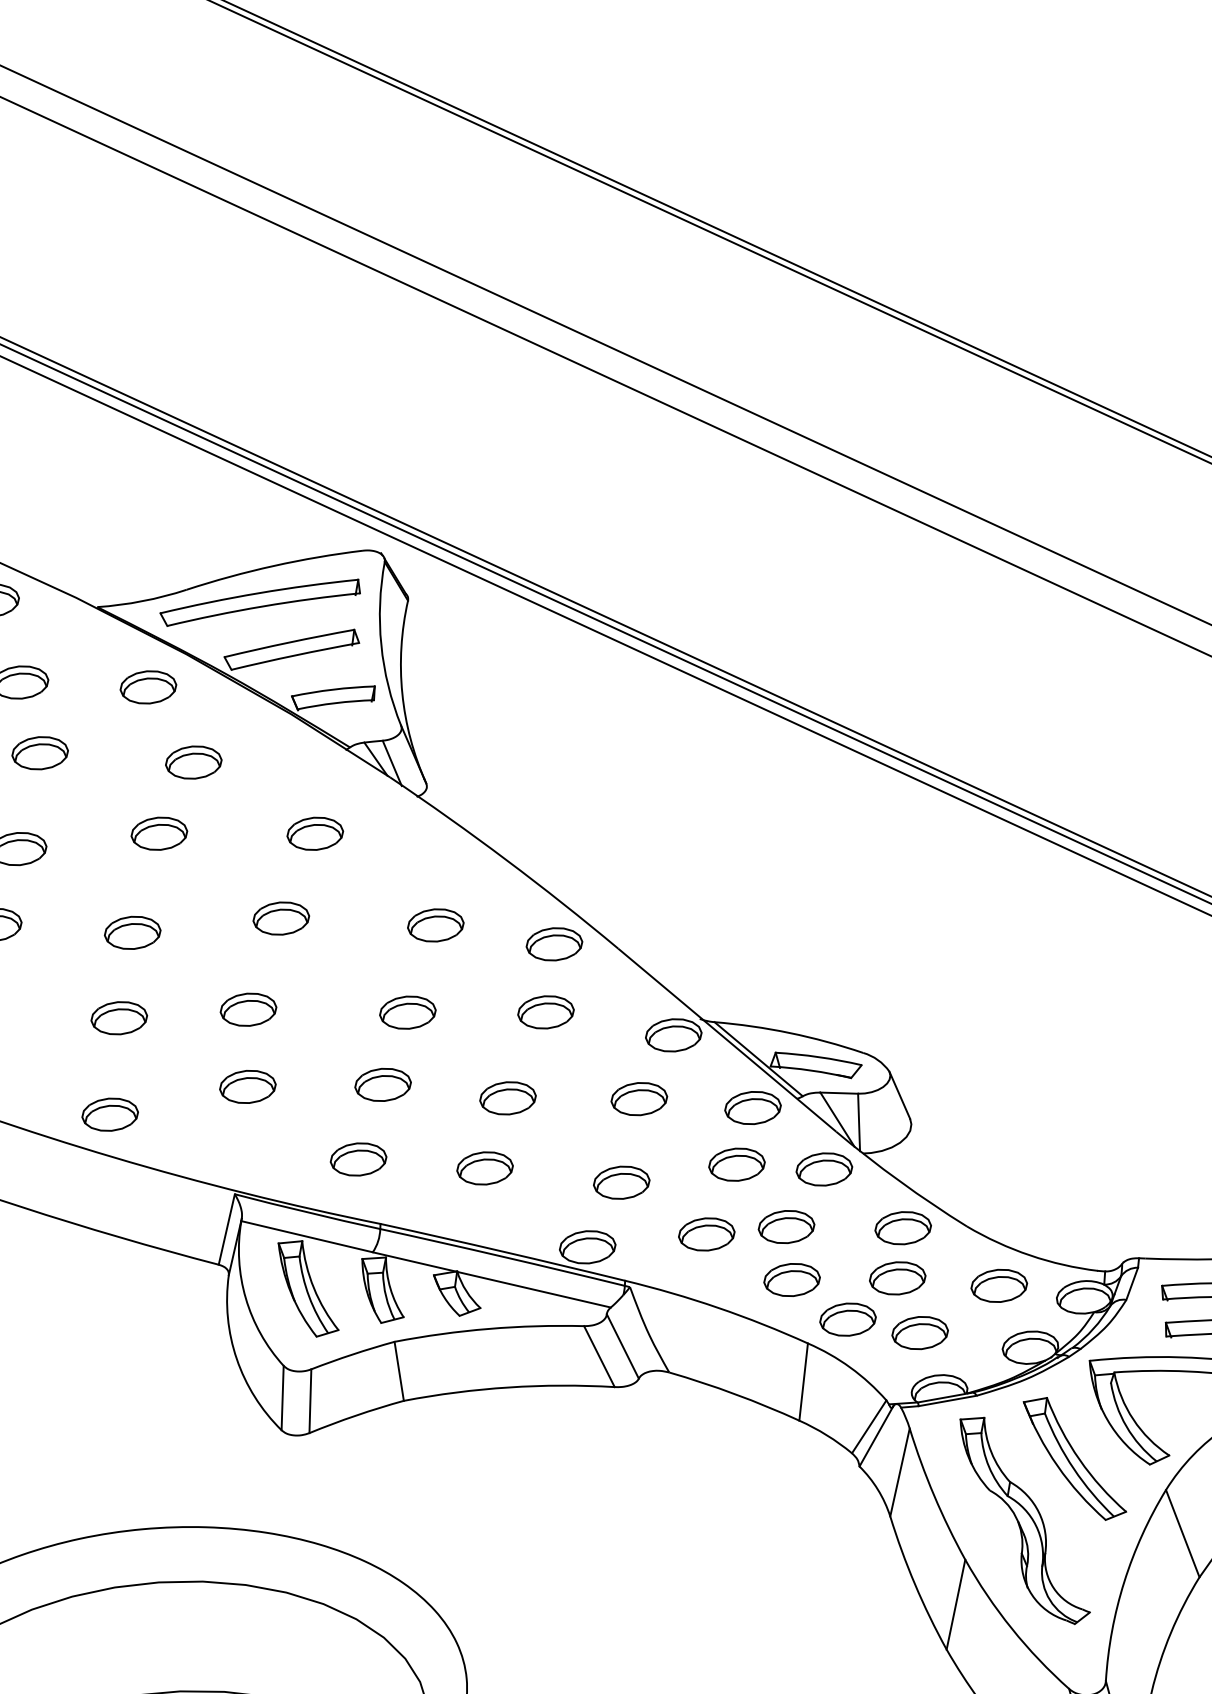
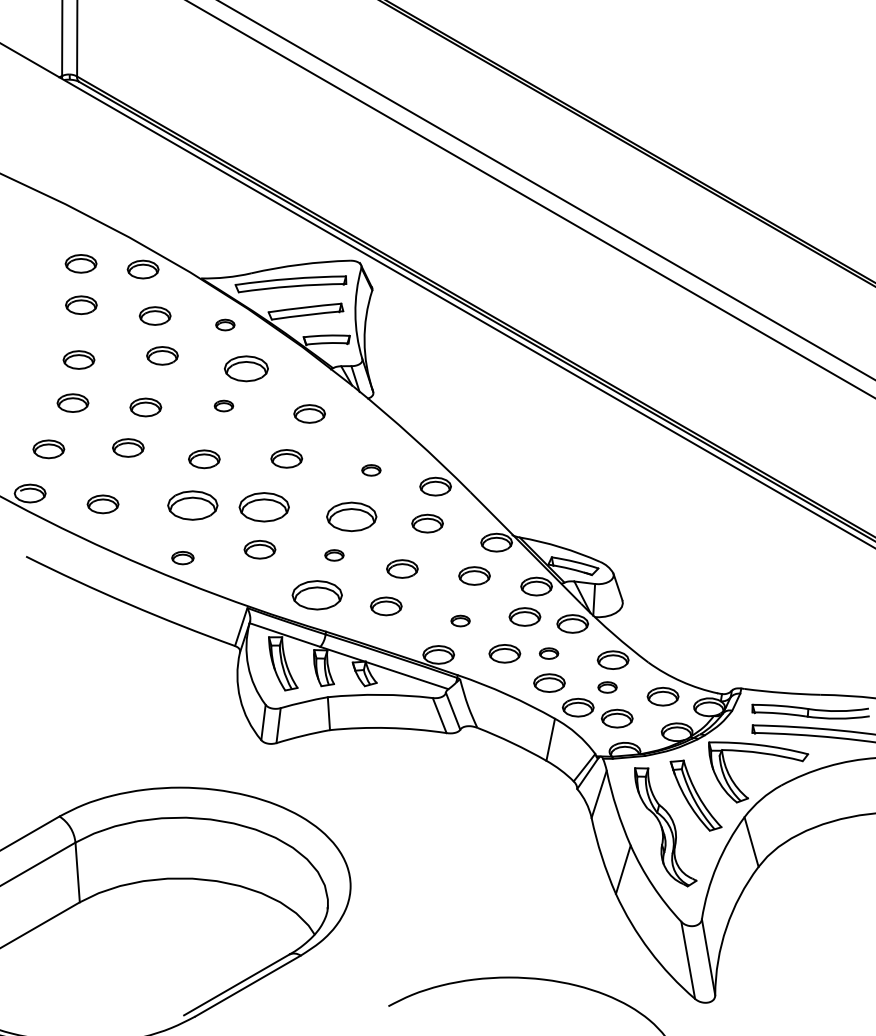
part: (148, 686) -> (225, 324), size x0.6
part: (193, 762) -> (246, 368), size x1.4
part: (158, 832) -> (223, 405), size x0.6
part: (436, 925) -> (371, 470), size x0.6
part: (247, 1010) -> (263, 507), size x1.6
part: (407, 1011) -> (351, 516), size x1.6
part: (118, 1018) -> (192, 505), size x1.6
part: (383, 1085) -> (334, 555), size x0.6
part: (109, 1113) -> (182, 557), size x0.7
part: (357, 1158) -> (316, 594), size x1.6
part: (621, 1181) -> (460, 620), size x0.6
part: (785, 1226) -> (548, 653), size x0.6
part: (897, 1278) -> (607, 687), size x0.6

